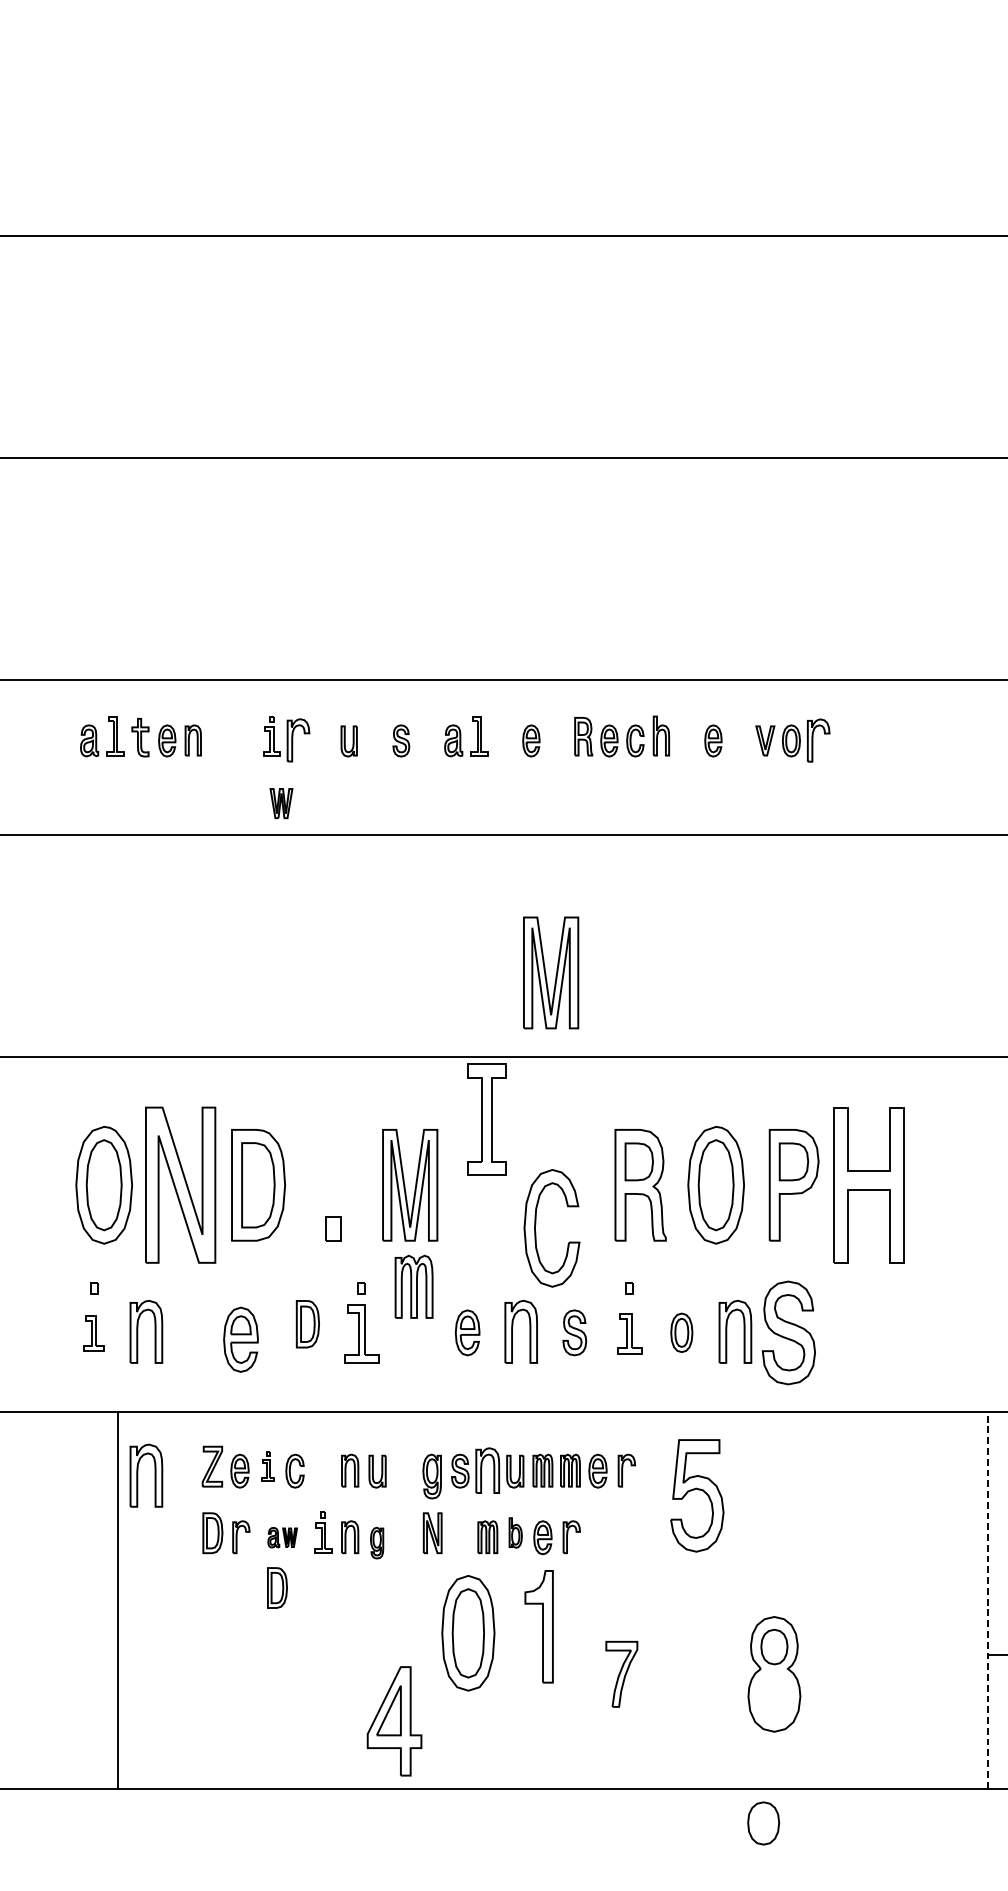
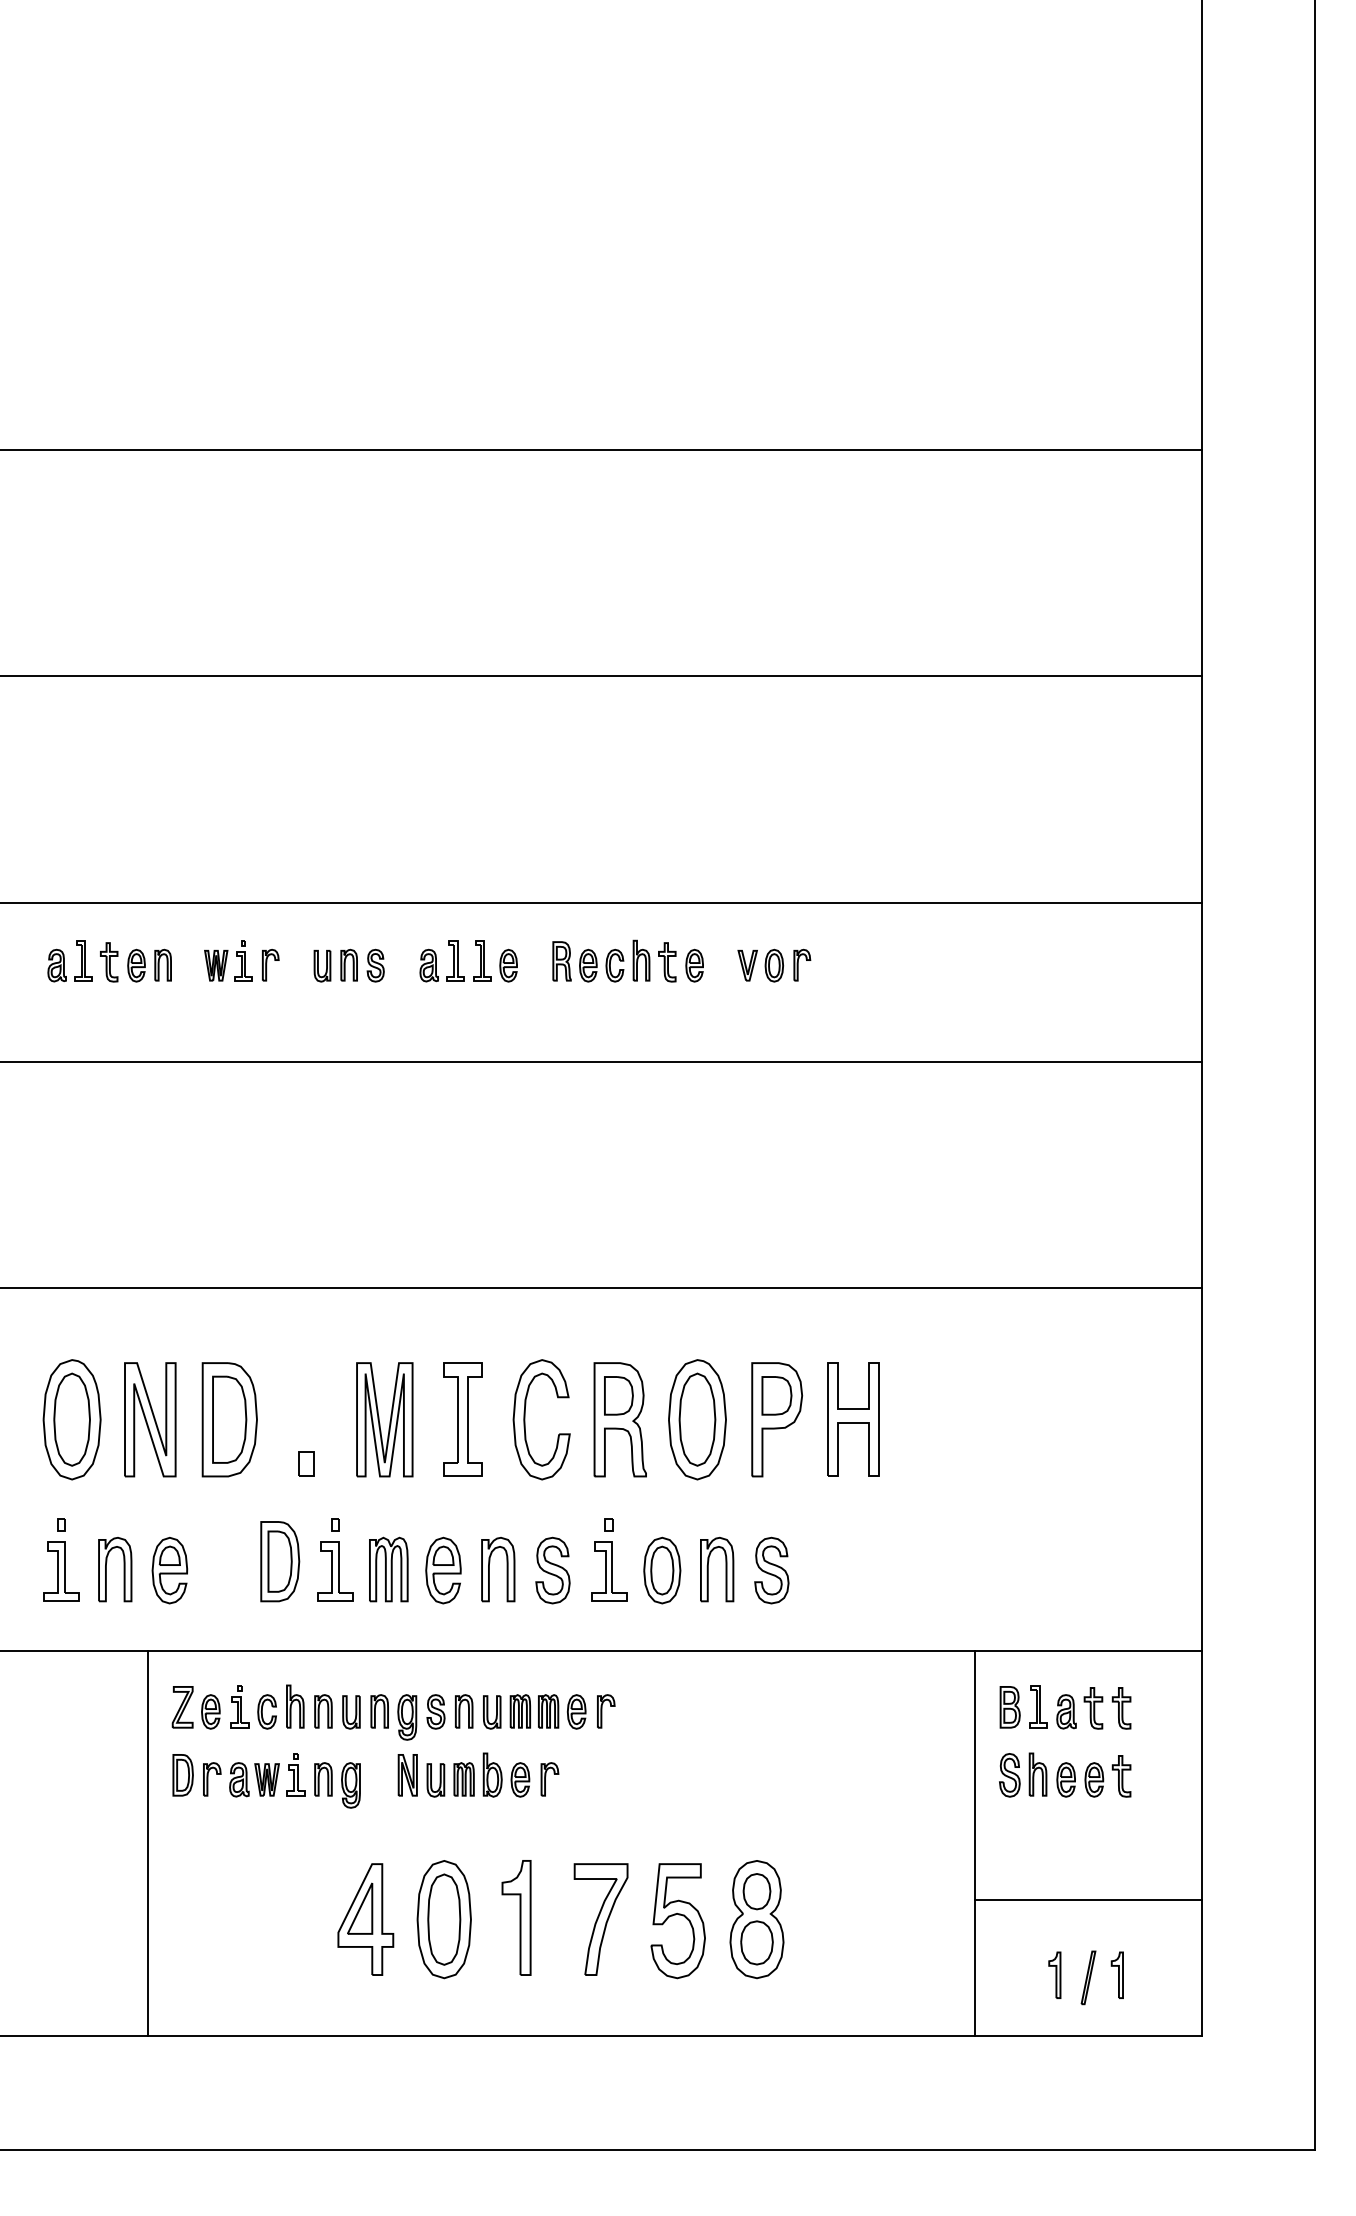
part: (505, 735) -> (482, 960), added
part: (686, 737) -> (667, 962), added
part: (374, 739) -> (348, 964), added
part: (818, 739) -> (802, 964), size x0.71
part: (298, 740) -> (270, 965), size x0.71
part: (281, 803) -> (216, 965), moved
part: (550, 972) -> (528, 1202), removed
part: (486, 1119) -> (462, 1419), moved
part: (180, 1185) -> (150, 1419), size x0.71
part: (868, 1185) -> (853, 1419), size x0.71
part: (536, 1228) -> (525, 1419), moved
part: (413, 1286) -> (388, 1569), moved
part: (308, 1323) -> (280, 1561), size x1.67
part: (467, 1332) -> (443, 1570), size x1.43
part: (574, 1332) -> (552, 1570), size x1.43
part: (681, 1332) -> (662, 1570), size x1.67
part: (788, 1332) -> (771, 1570), size x0.62
part: (93, 1333) -> (61, 1571), size x1.67
part: (630, 1333) -> (609, 1571), size x1.43
part: (240, 1339) -> (169, 1570), moved
part: (268, 1465) -> (239, 1706), size x1.43
part: (322, 1465) -> (295, 1706), added
part: (405, 1470) -> (379, 1711), added
part: (488, 1470) -> (464, 1711), size x0.71
part: (154, 1475) -> (123, 1716), removed
part: (697, 1490) -> (678, 1915), moved
part: (515, 1532) -> (492, 1774), size x1.43
part: (282, 1537) -> (254, 1779), size x1.67
part: (459, 1538) -> (435, 1780), added
part: (376, 1543) -> (350, 1785), size x1.43
part: (276, 1588) -> (248, 1831), removed
line: (118, 1599) -> (148, 1843), moved
line: (988, 1599) -> (975, 1843), dashed -> solid
part: (539, 1626) -> (516, 1917), moved
part: (467, 1633) -> (443, 1919), moved
part: (621, 1674) -> (600, 1919), size x1.67
part: (394, 1721) -> (365, 1919), moved
part: (763, 1823) -> (756, 1942), moved

